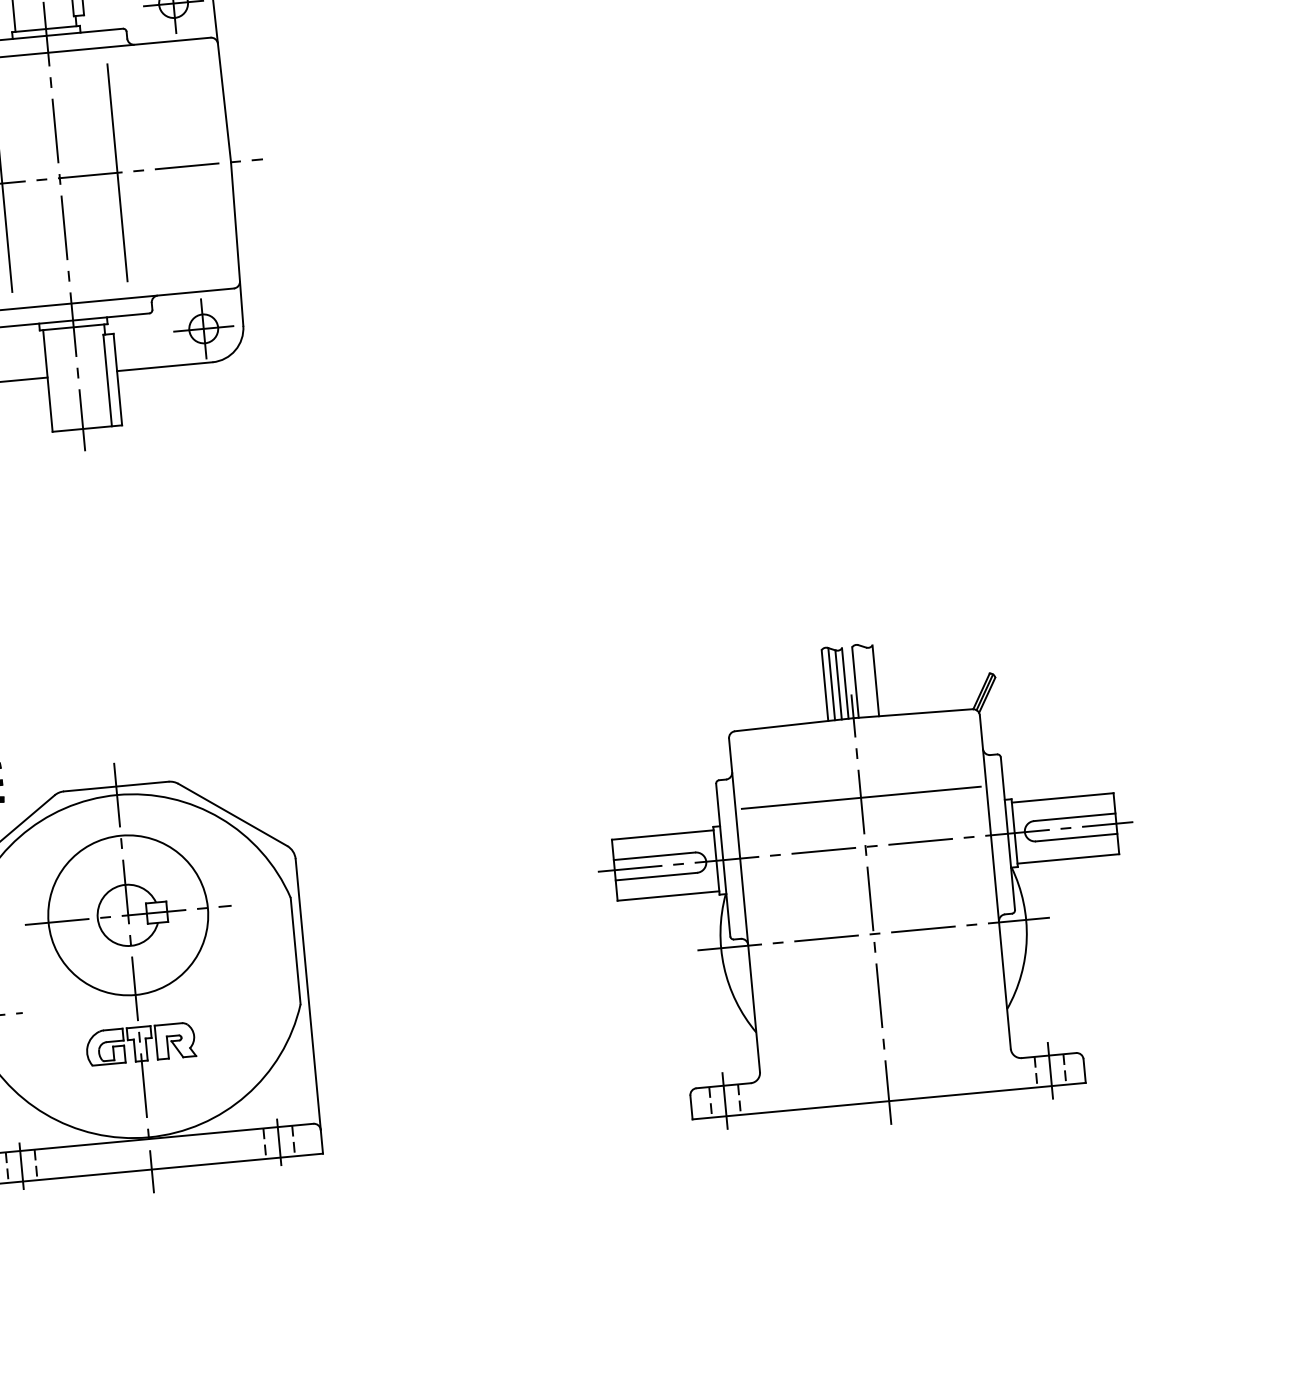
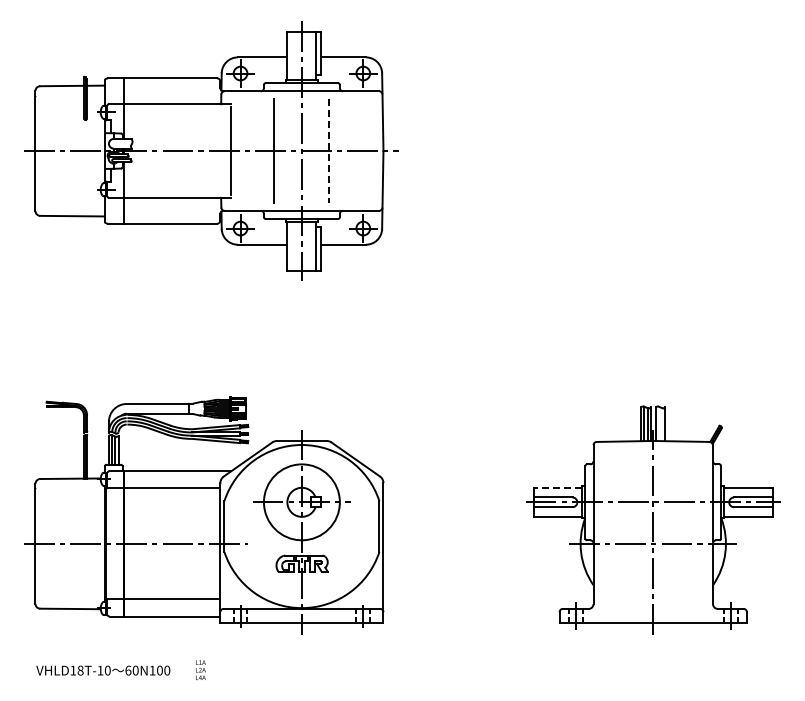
line: (117, 173) -> (329, 151), solid -> dashed
line: (861, 796) -> (653, 478), removed
line: (661, 834) -> (557, 487), solid -> dashed

